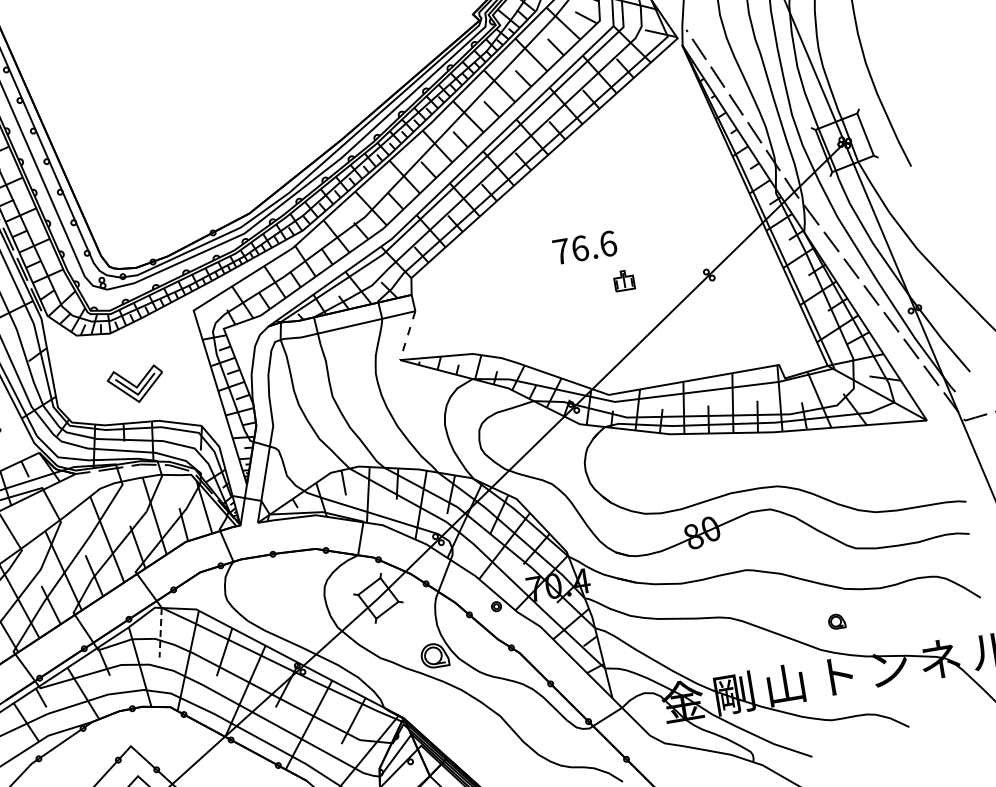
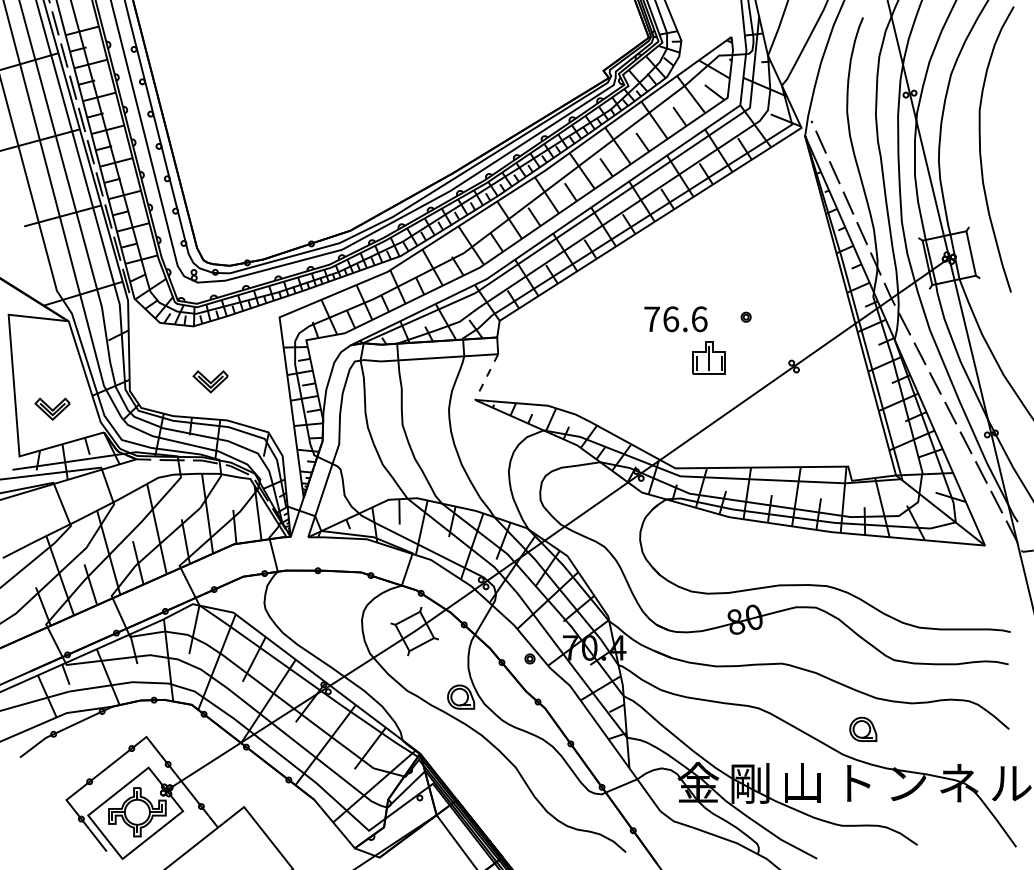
part: (653, 233) -> (745, 316), added
part: (623, 280) -> (708, 357), size x1.67
part: (136, 385) -> (210, 381), size x0.62
part: (836, 620) -> (863, 728), size x1.67
line: (160, 632) -> (194, 629), dashed -> solid

